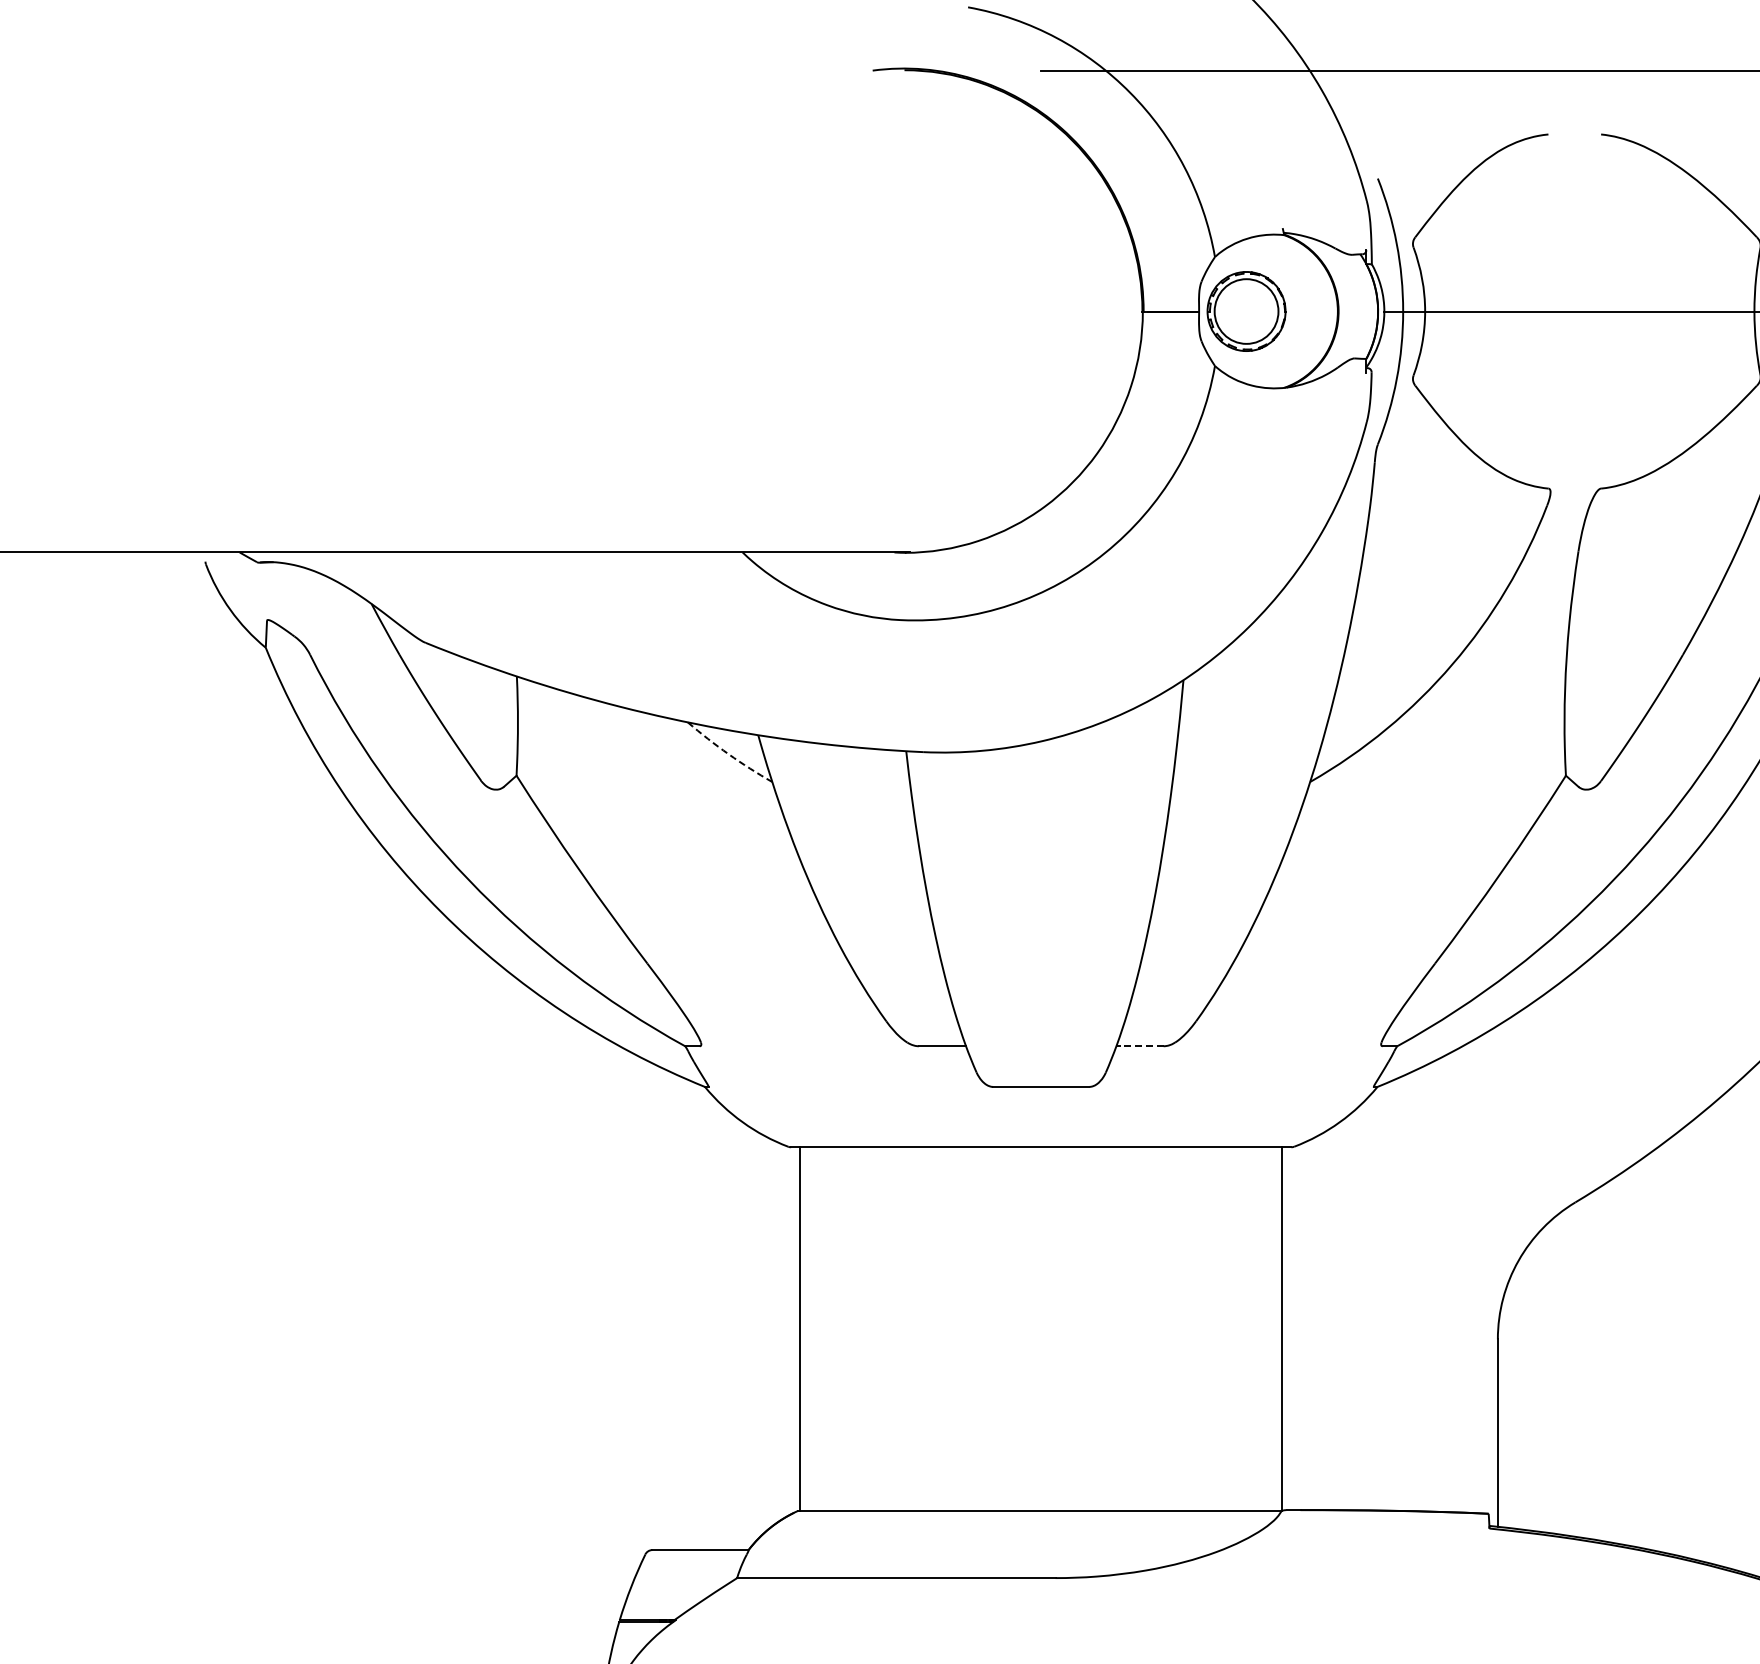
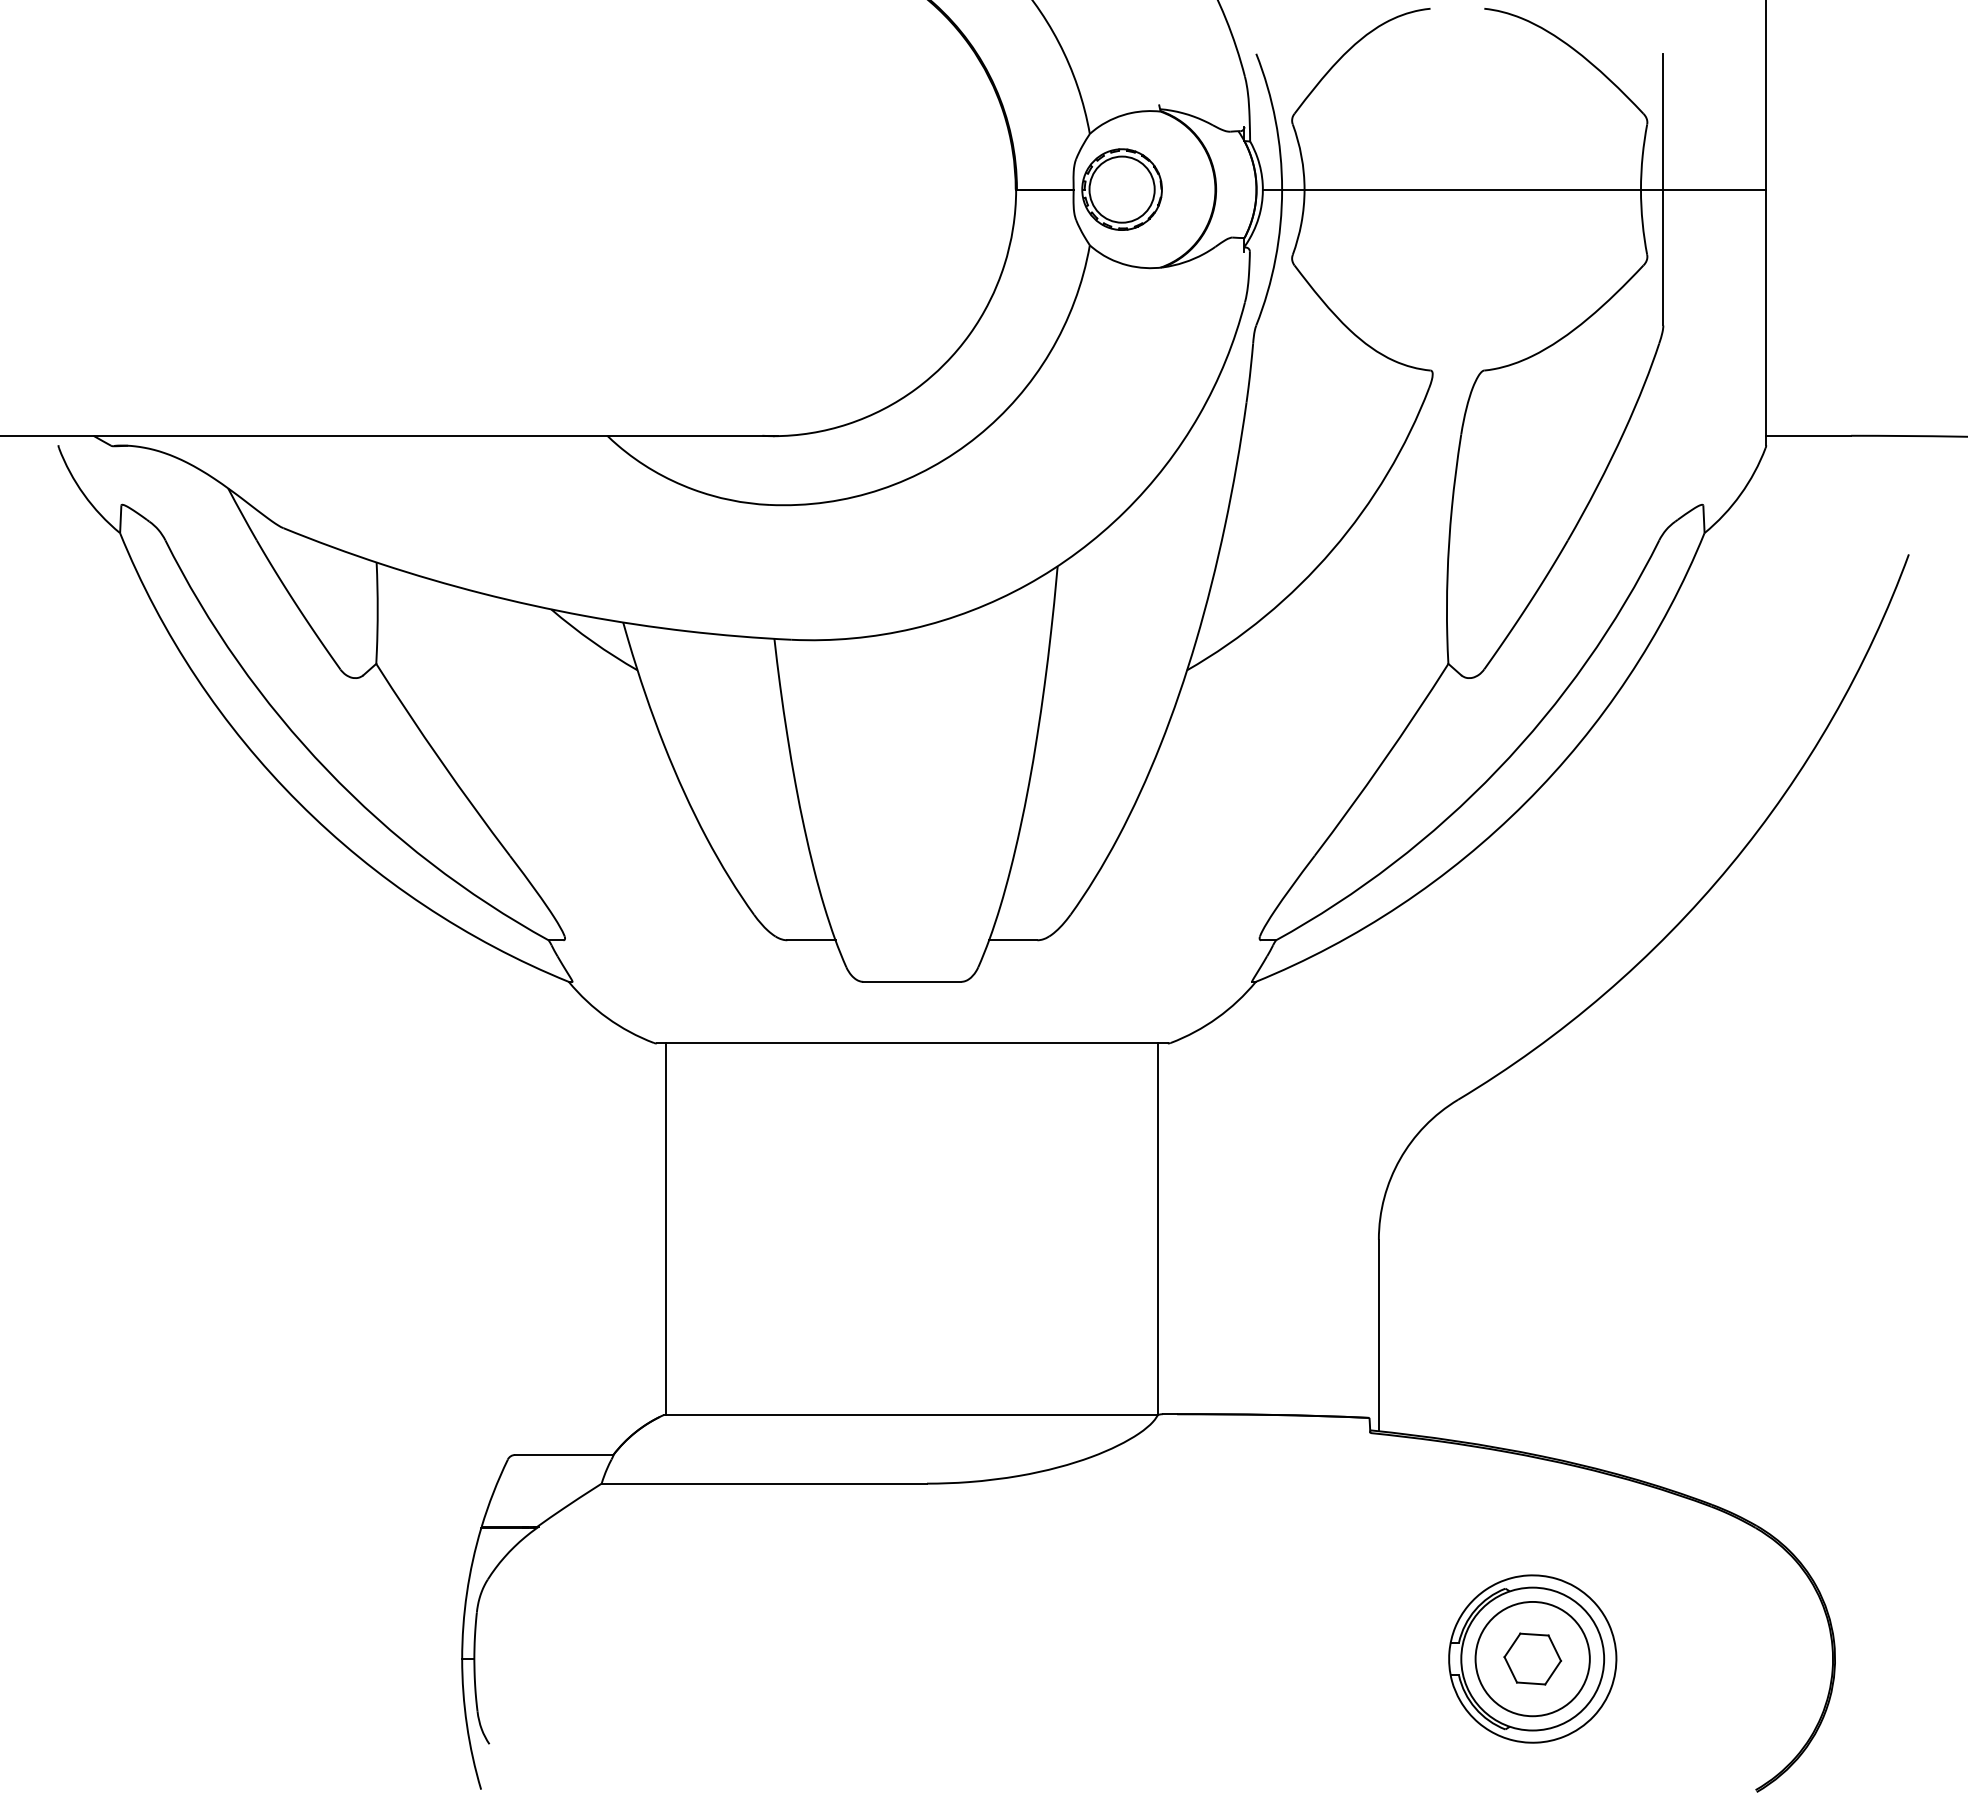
arc: (728, 753) -> (592, 641), dashed -> solid
line: (1139, 1046) -> (1012, 940), dashed -> solid

